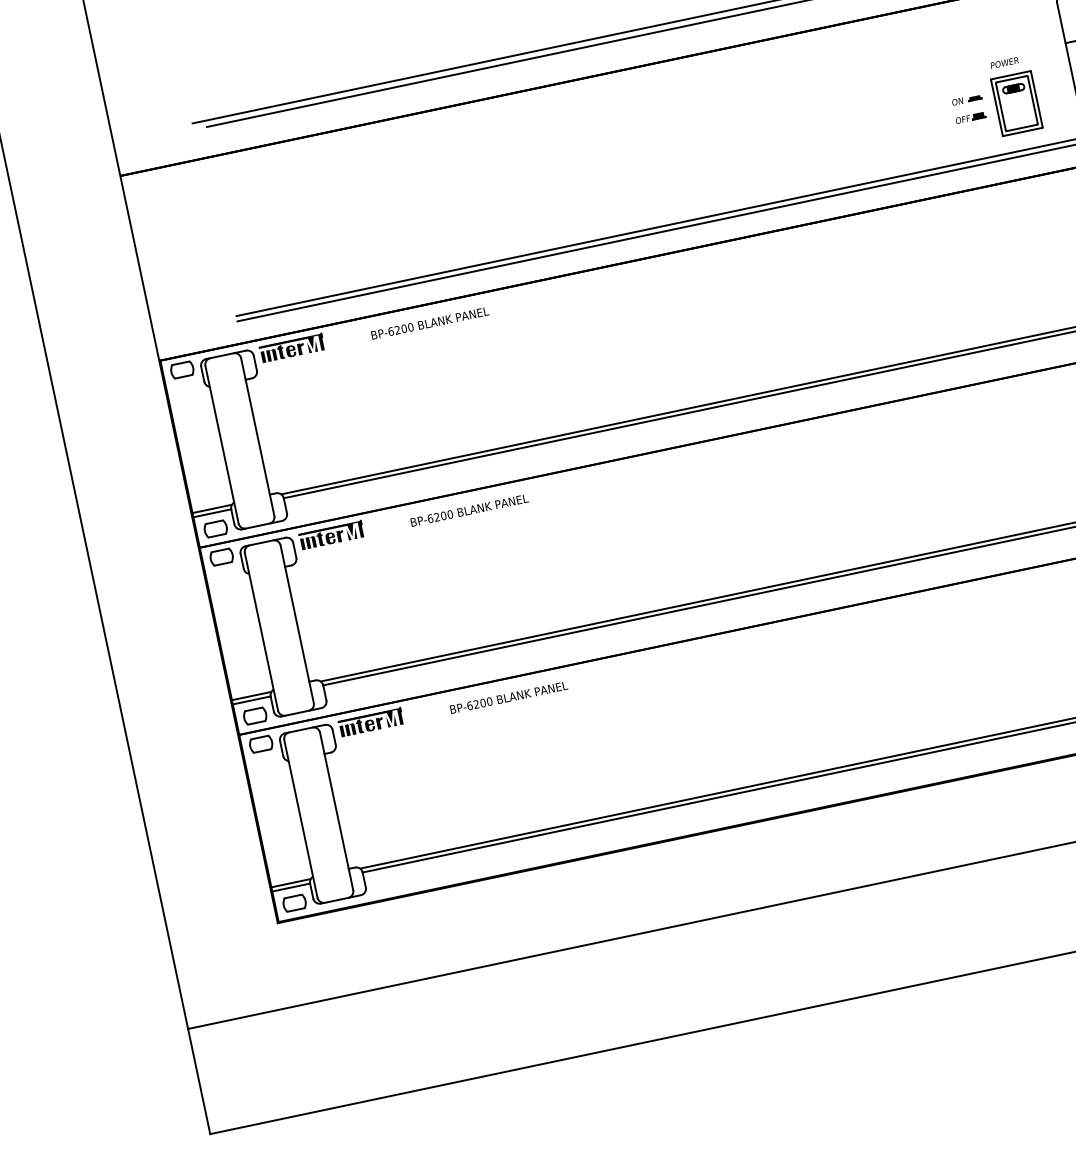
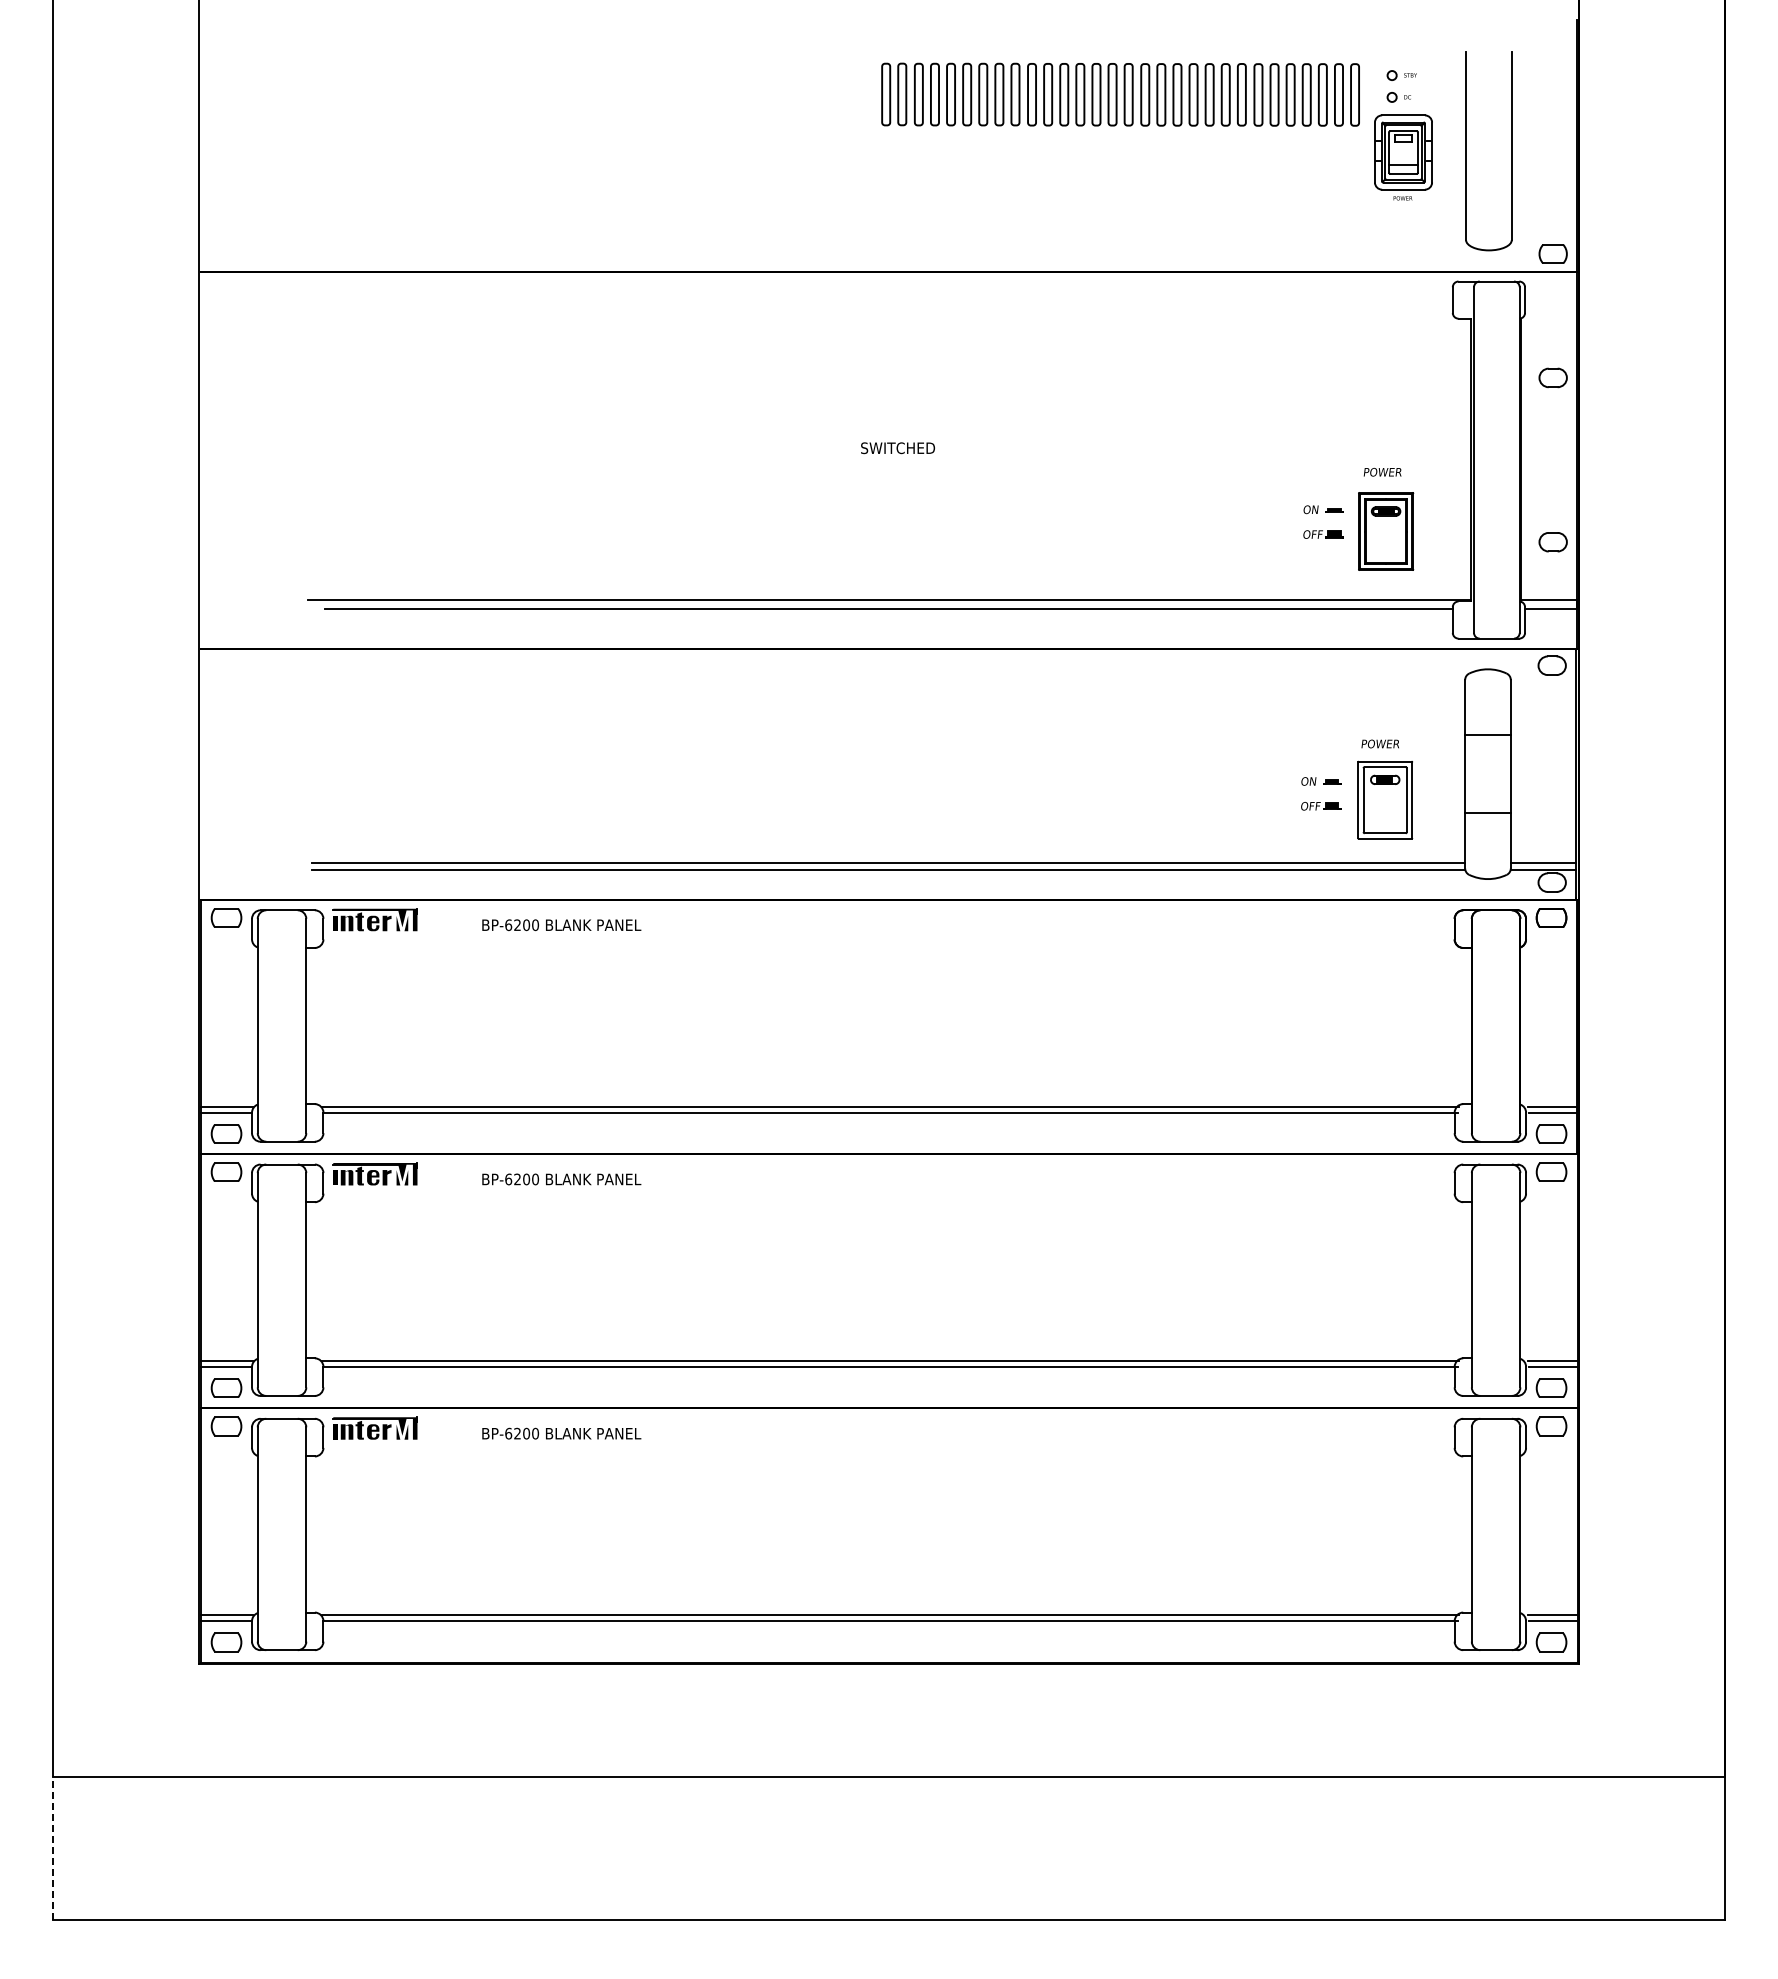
line: (199, 1081) -> (53, 1847), solid -> dashed

